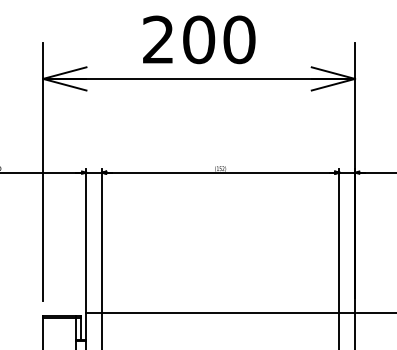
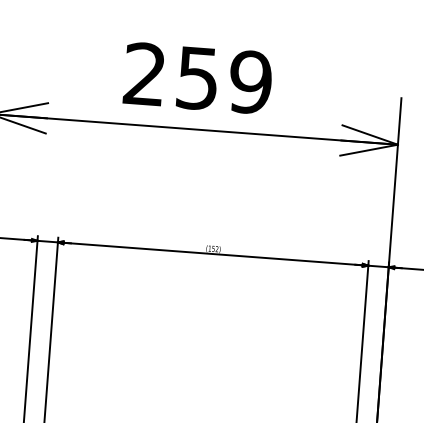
text: (219, 39) -> (224, 79), 200 -> 259

